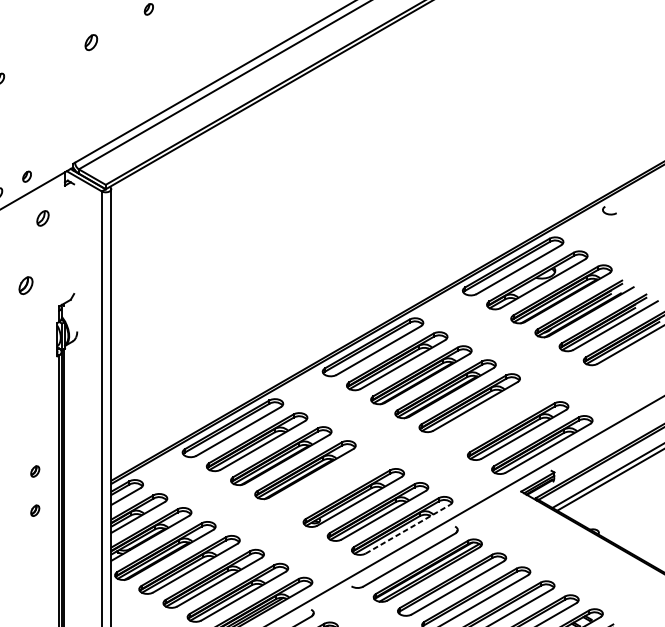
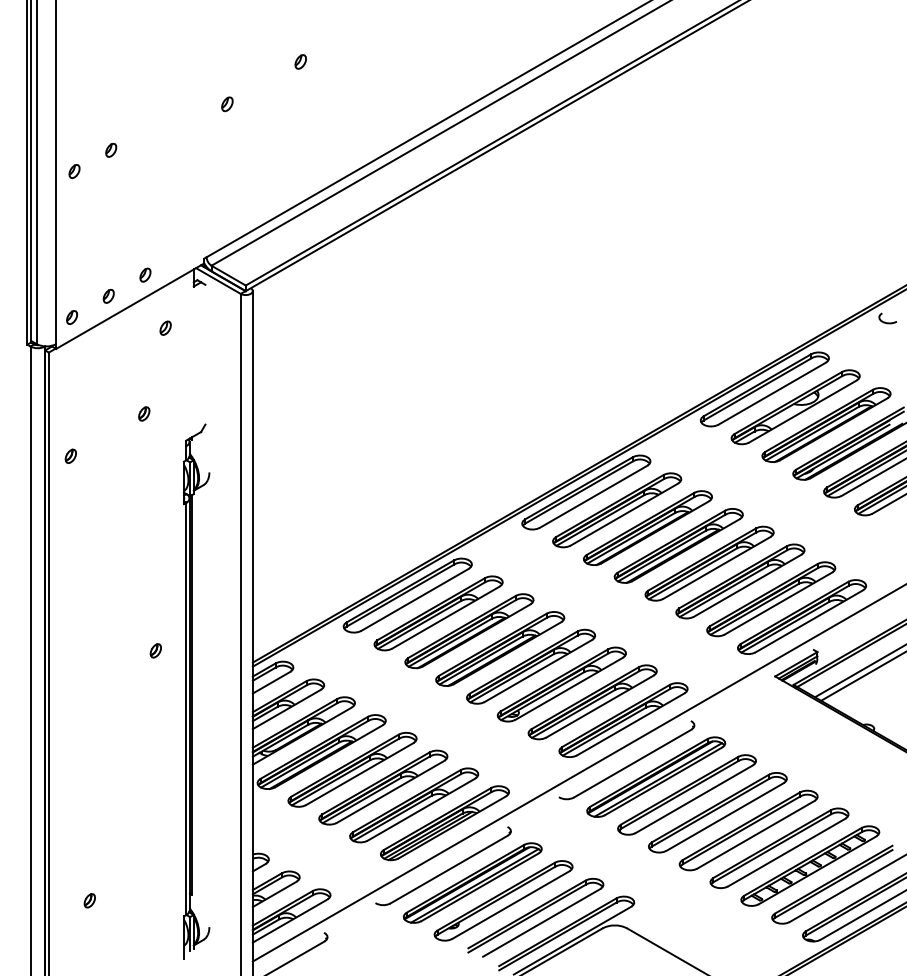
part: (91, 42) -> (227, 104), size x0.71
part: (42, 217) -> (165, 327), size x0.71
part: (26, 285) -> (144, 413), size x0.62
part: (494, 417) -> (740, 581), added
part: (330, 483) -> (531, 666), added
part: (34, 510) -> (155, 700), removed
line: (408, 529) -> (631, 724), dashed -> solid

